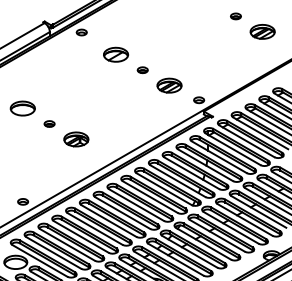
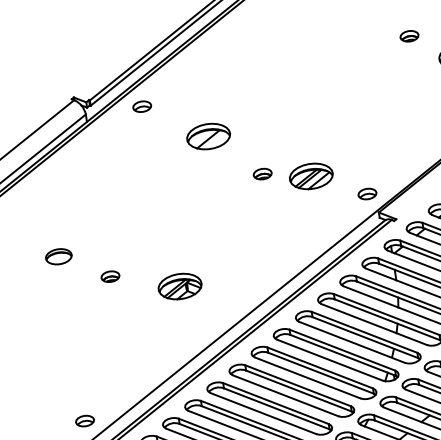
part: (142, 70) -> (262, 174), moved
part: (22, 108) -> (58, 256), size x0.6
part: (76, 139) -> (180, 286), moved

